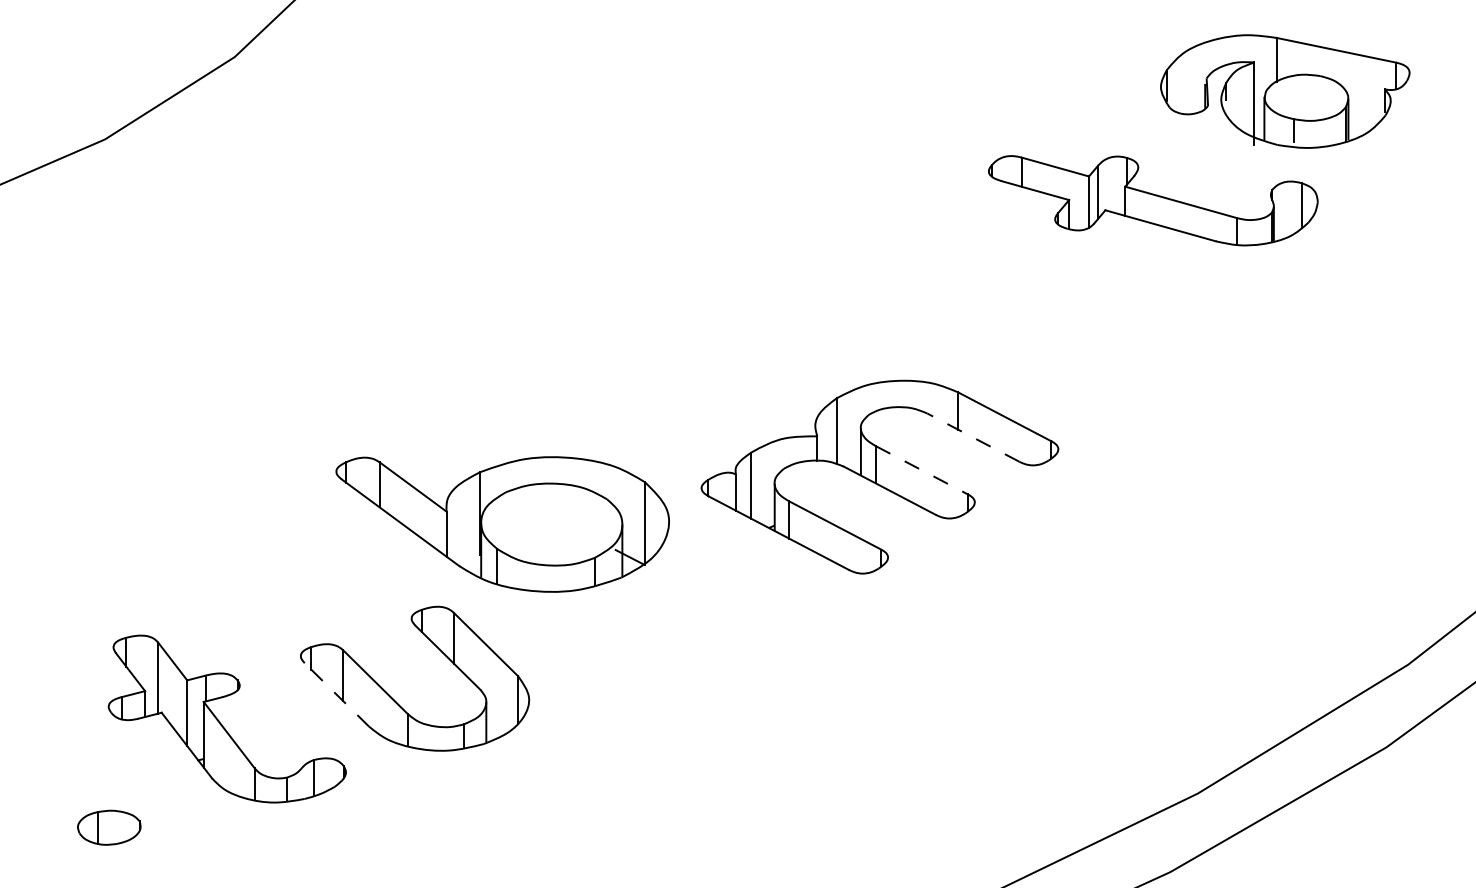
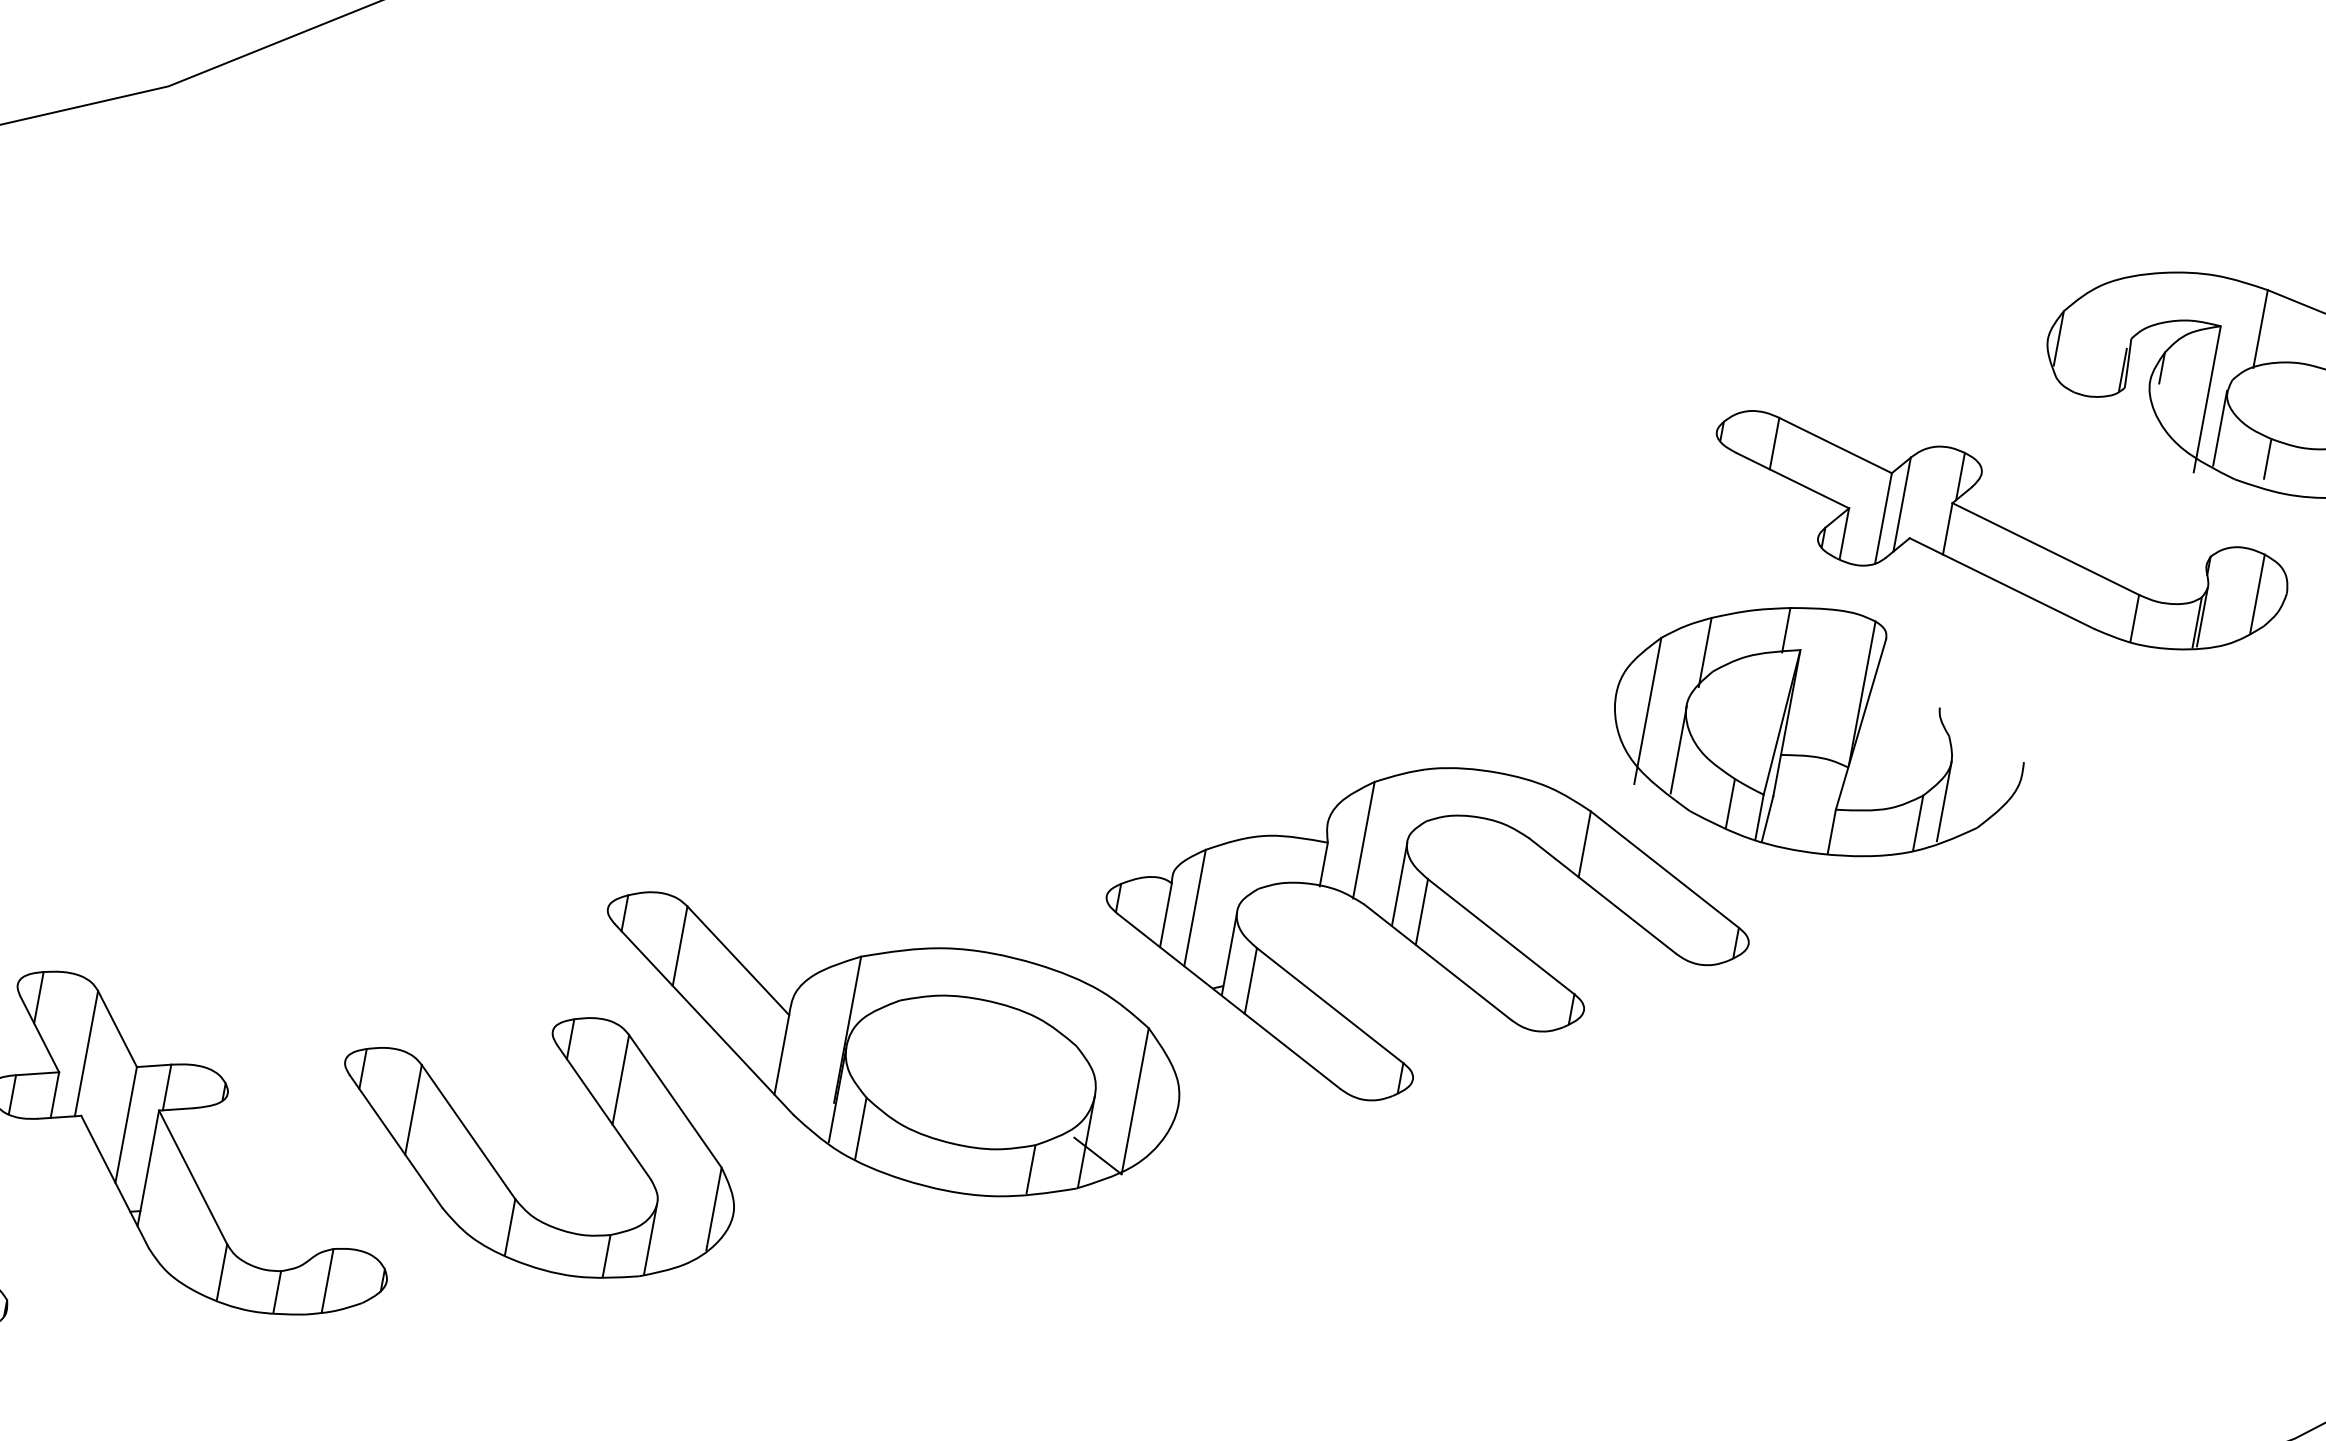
part: (1075, 324) -> (1819, 729), added
line: (973, 437) -> (1602, 895), dashed -> solid
line: (921, 470) -> (1500, 936), dashed -> solid
part: (502, 524) -> (883, 1056), moved
line: (336, 694) -> (395, 1140), dashed -> solid

